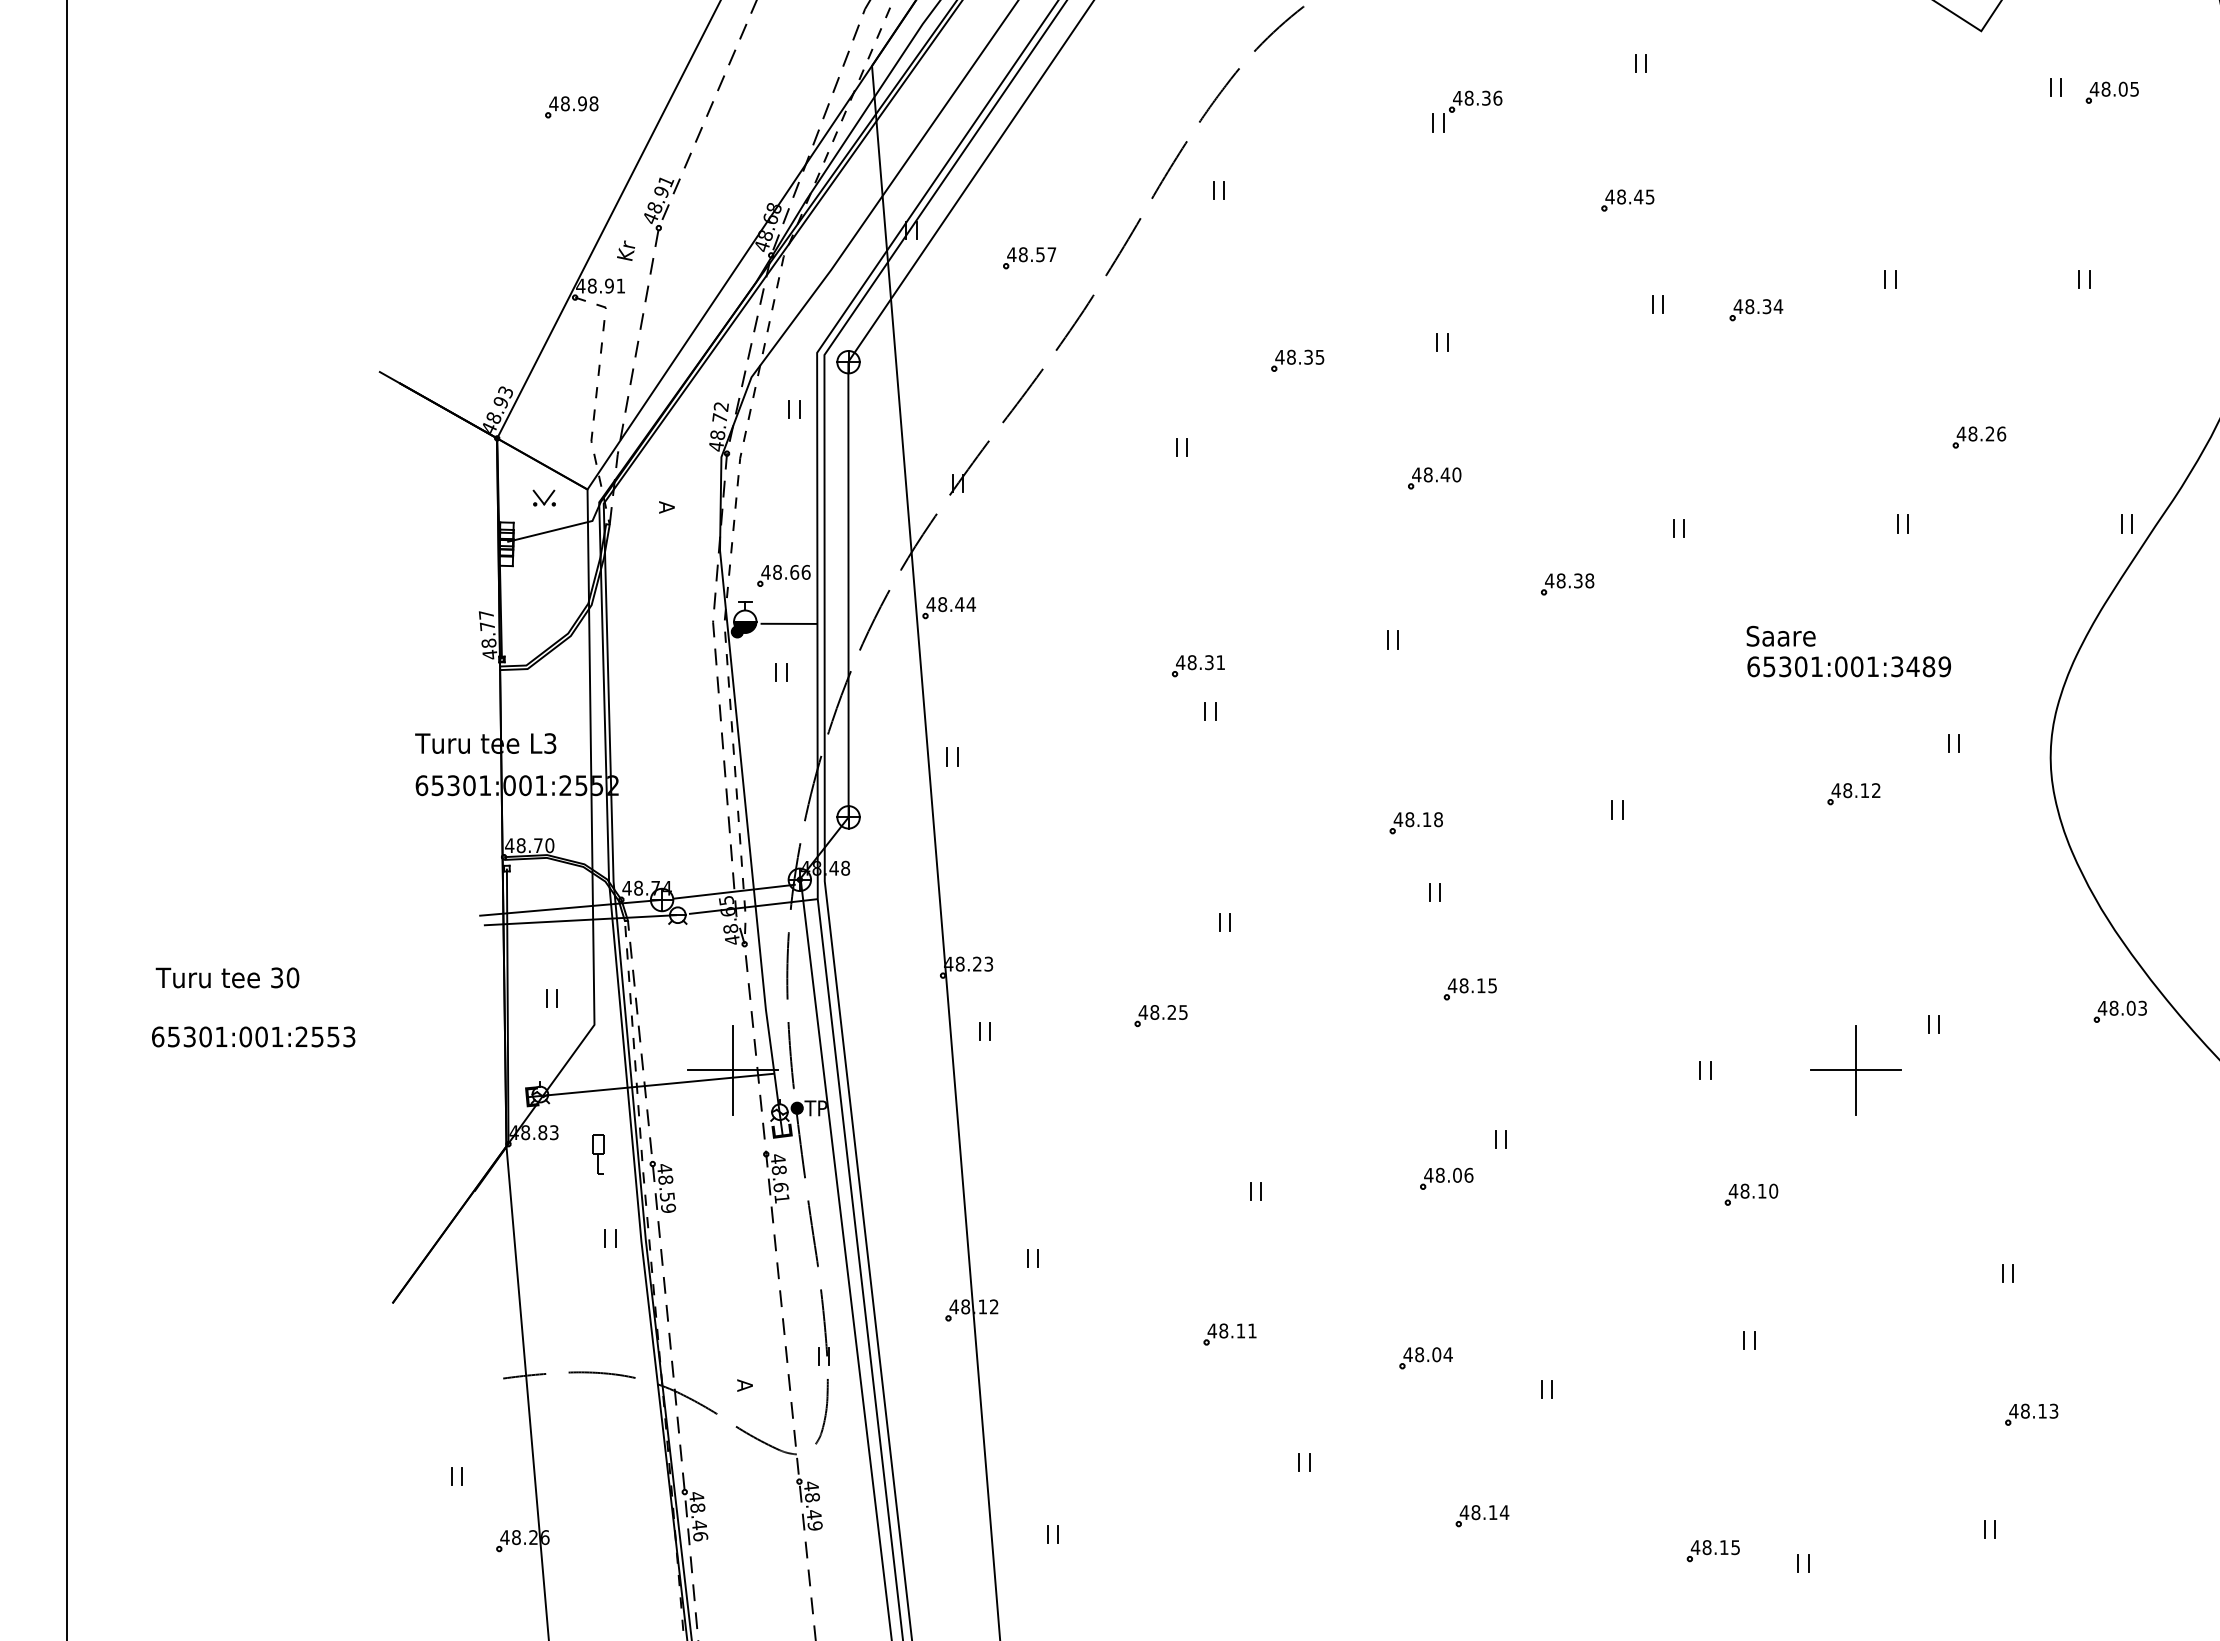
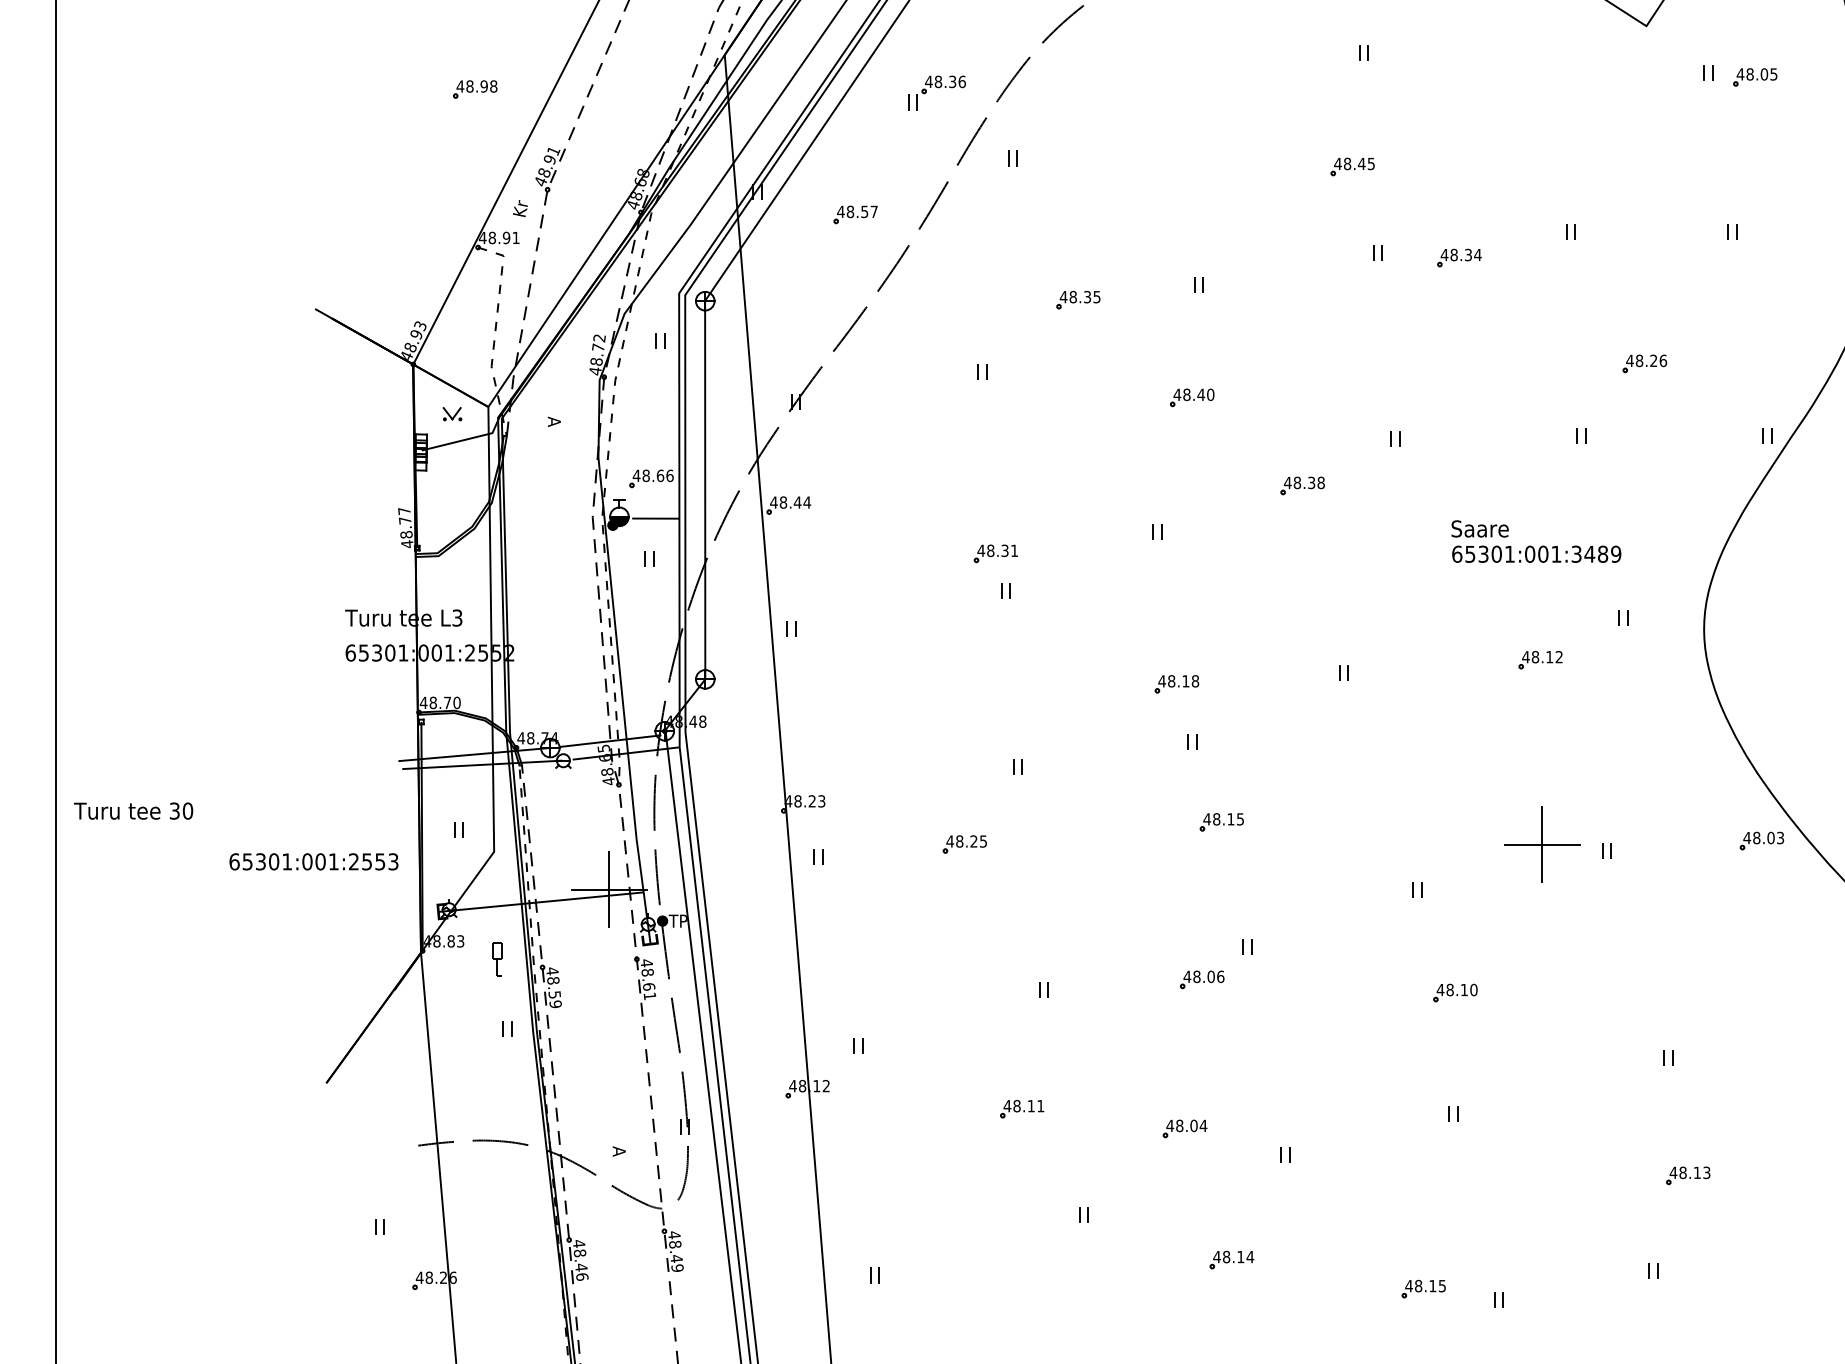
part: (1467, 111) -> (937, 92), moved
text: (227, 977) -> (133, 810), moved
text: (253, 1036) -> (313, 861), moved
part: (1855, 1070) -> (1541, 844), moved

